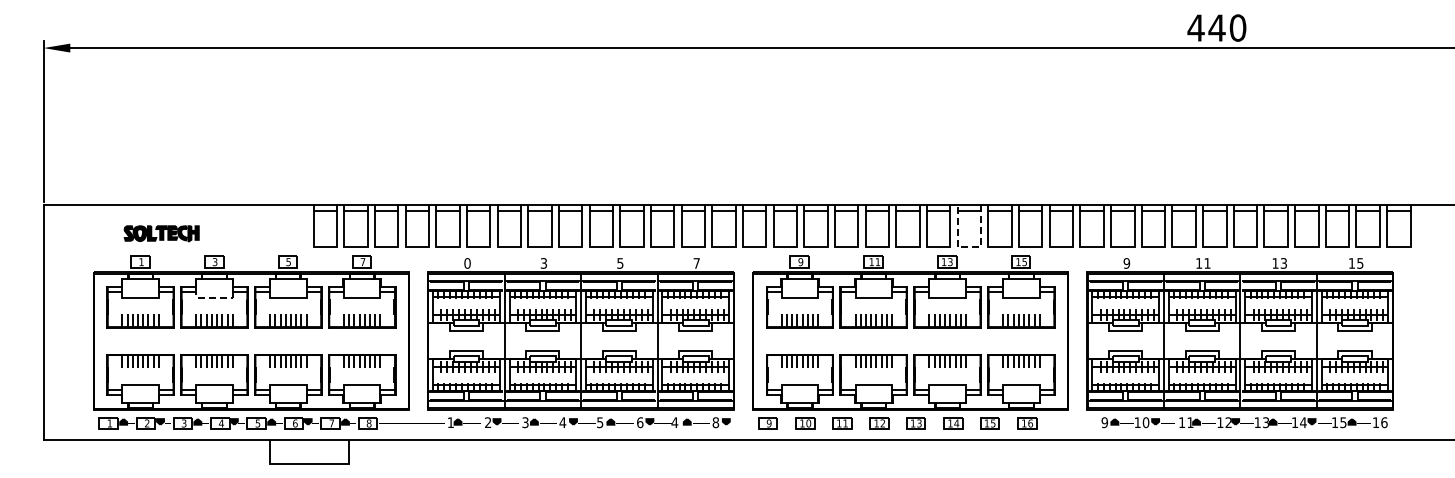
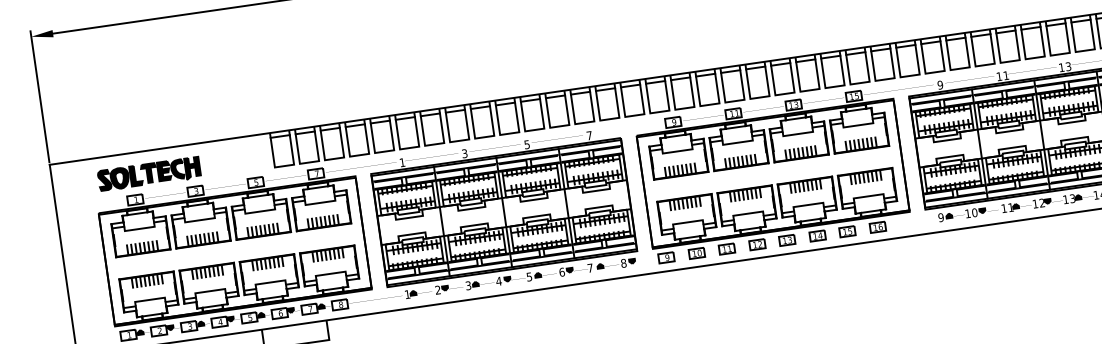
part: (161, 233) -> (149, 174), size x1.67
line: (969, 247) -> (810, 90), dashed -> solid
text: (467, 263) -> (402, 162), 0 -> 1
line: (214, 297) -> (200, 220), dashed -> solid
text: (674, 422) -> (590, 268), 4 -> 7

